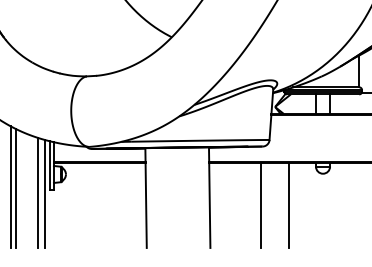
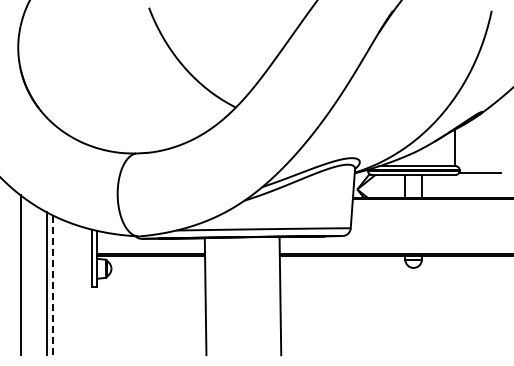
line: (16, 188) -> (53, 285), solid -> dashed
line: (38, 192) -> (79, 290), removed
line: (45, 193) -> (87, 291), removed
line: (260, 205) -> (340, 305), removed
line: (288, 205) -> (373, 305), removed

